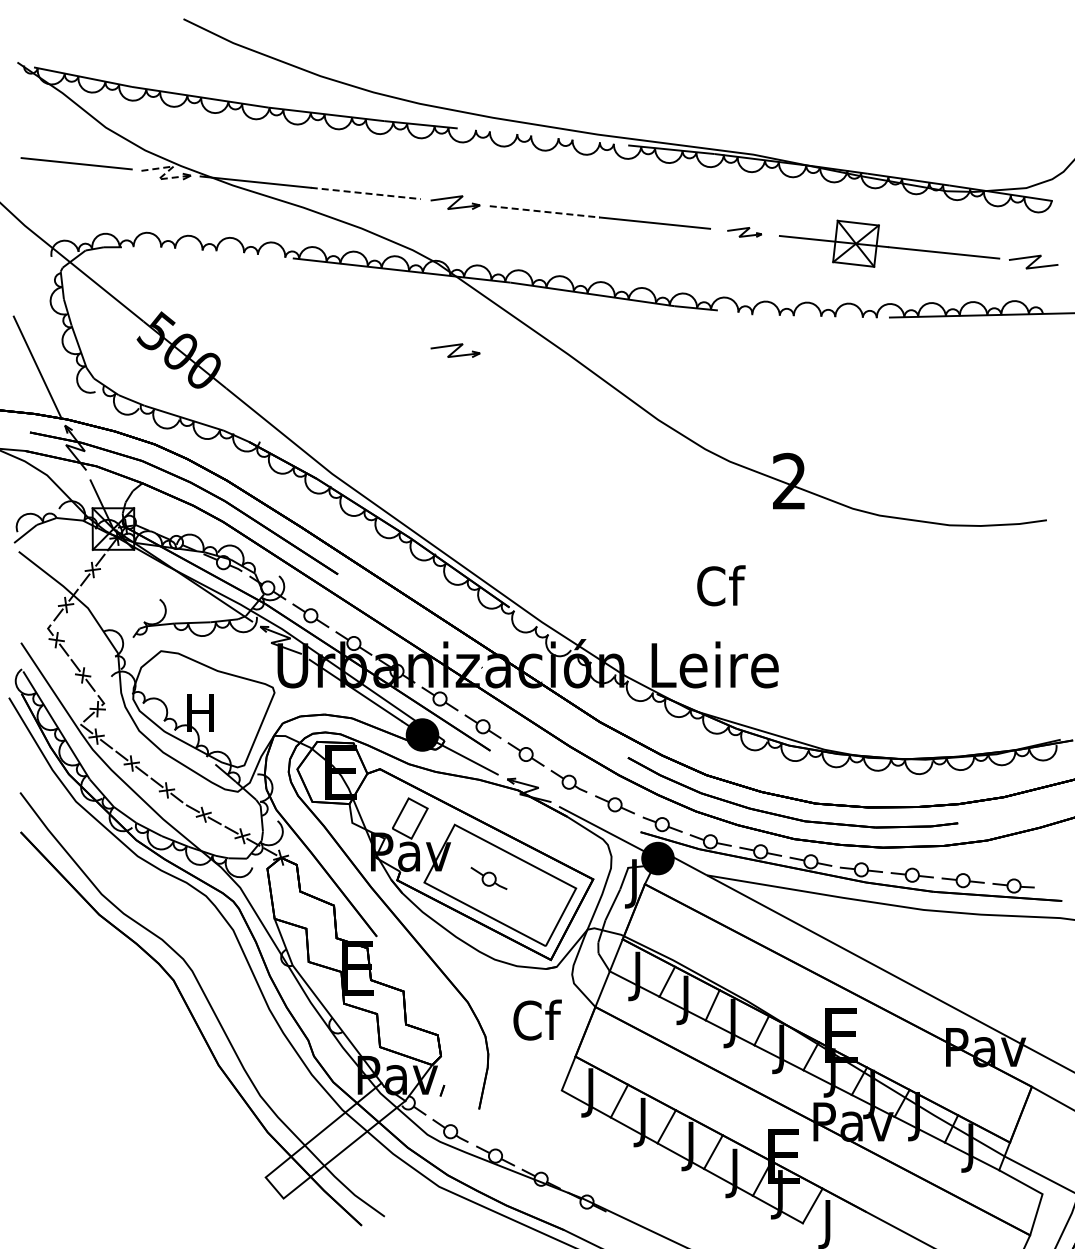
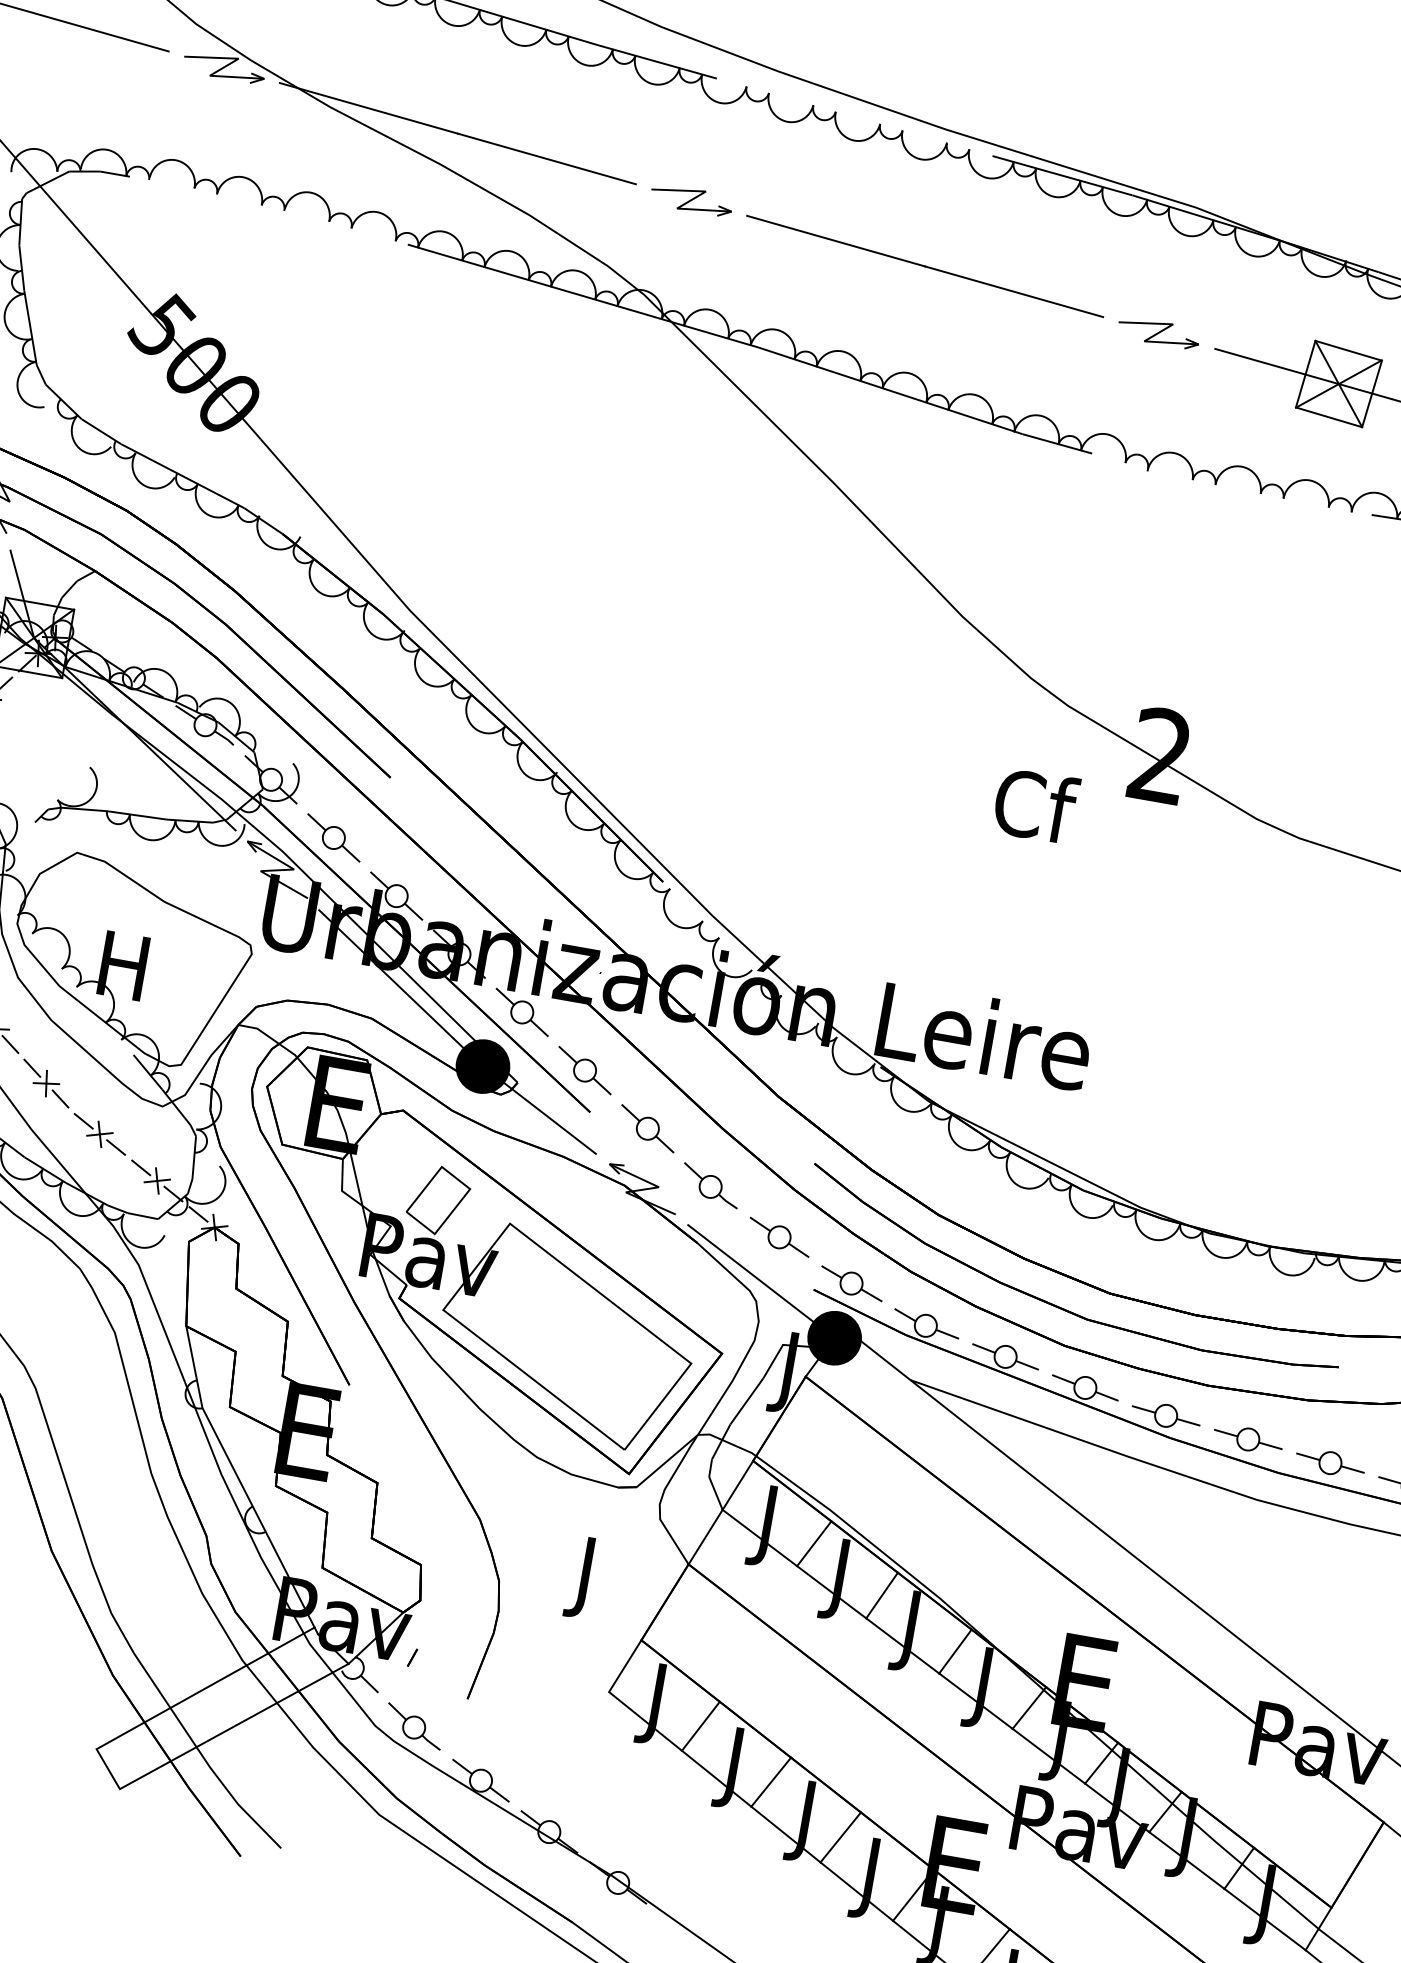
line: (165, 173) -> (222, 67), dashed -> solid
line: (366, 193) -> (547, 159), dashed -> solid
line: (545, 211) -> (837, 240), dashed -> solid
part: (744, 232) -> (1158, 333), size x1.43
part: (455, 350) -> (648, 443), removed
text: (721, 585) -> (1036, 805), moved
part: (488, 878) -> (549, 1321), removed
text: (537, 1024) -> (588, 1576), Cf -> J

